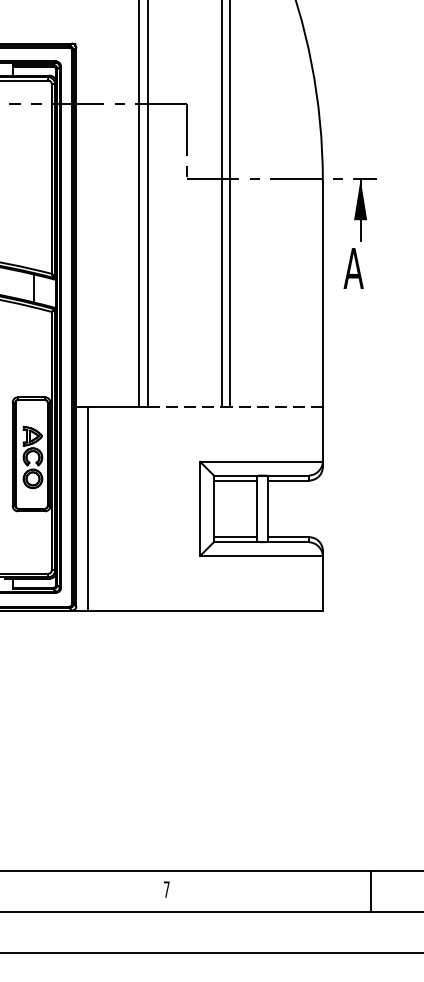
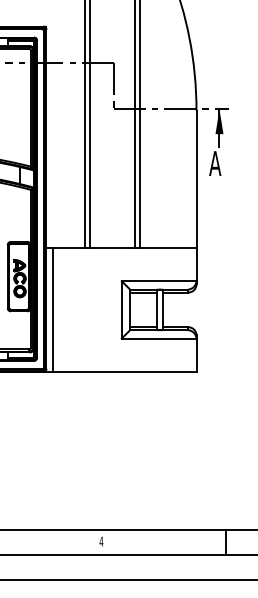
line: (184, 406) -> (112, 247), dashed -> solid
line: (275, 406) -> (167, 247), dashed -> solid
text: (166, 889) -> (101, 541), 7 -> 4

